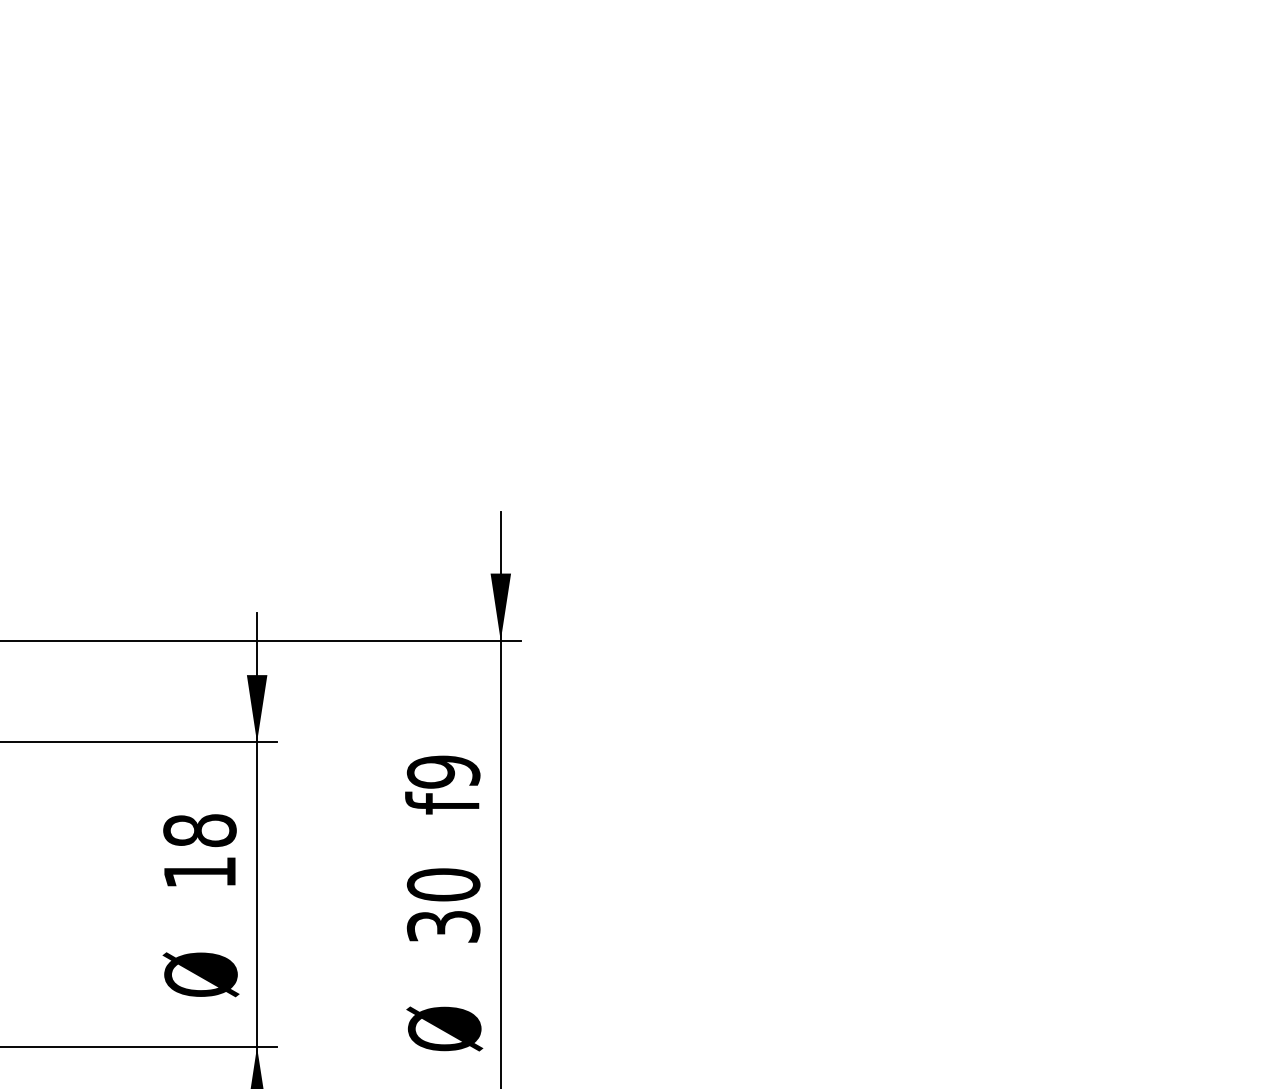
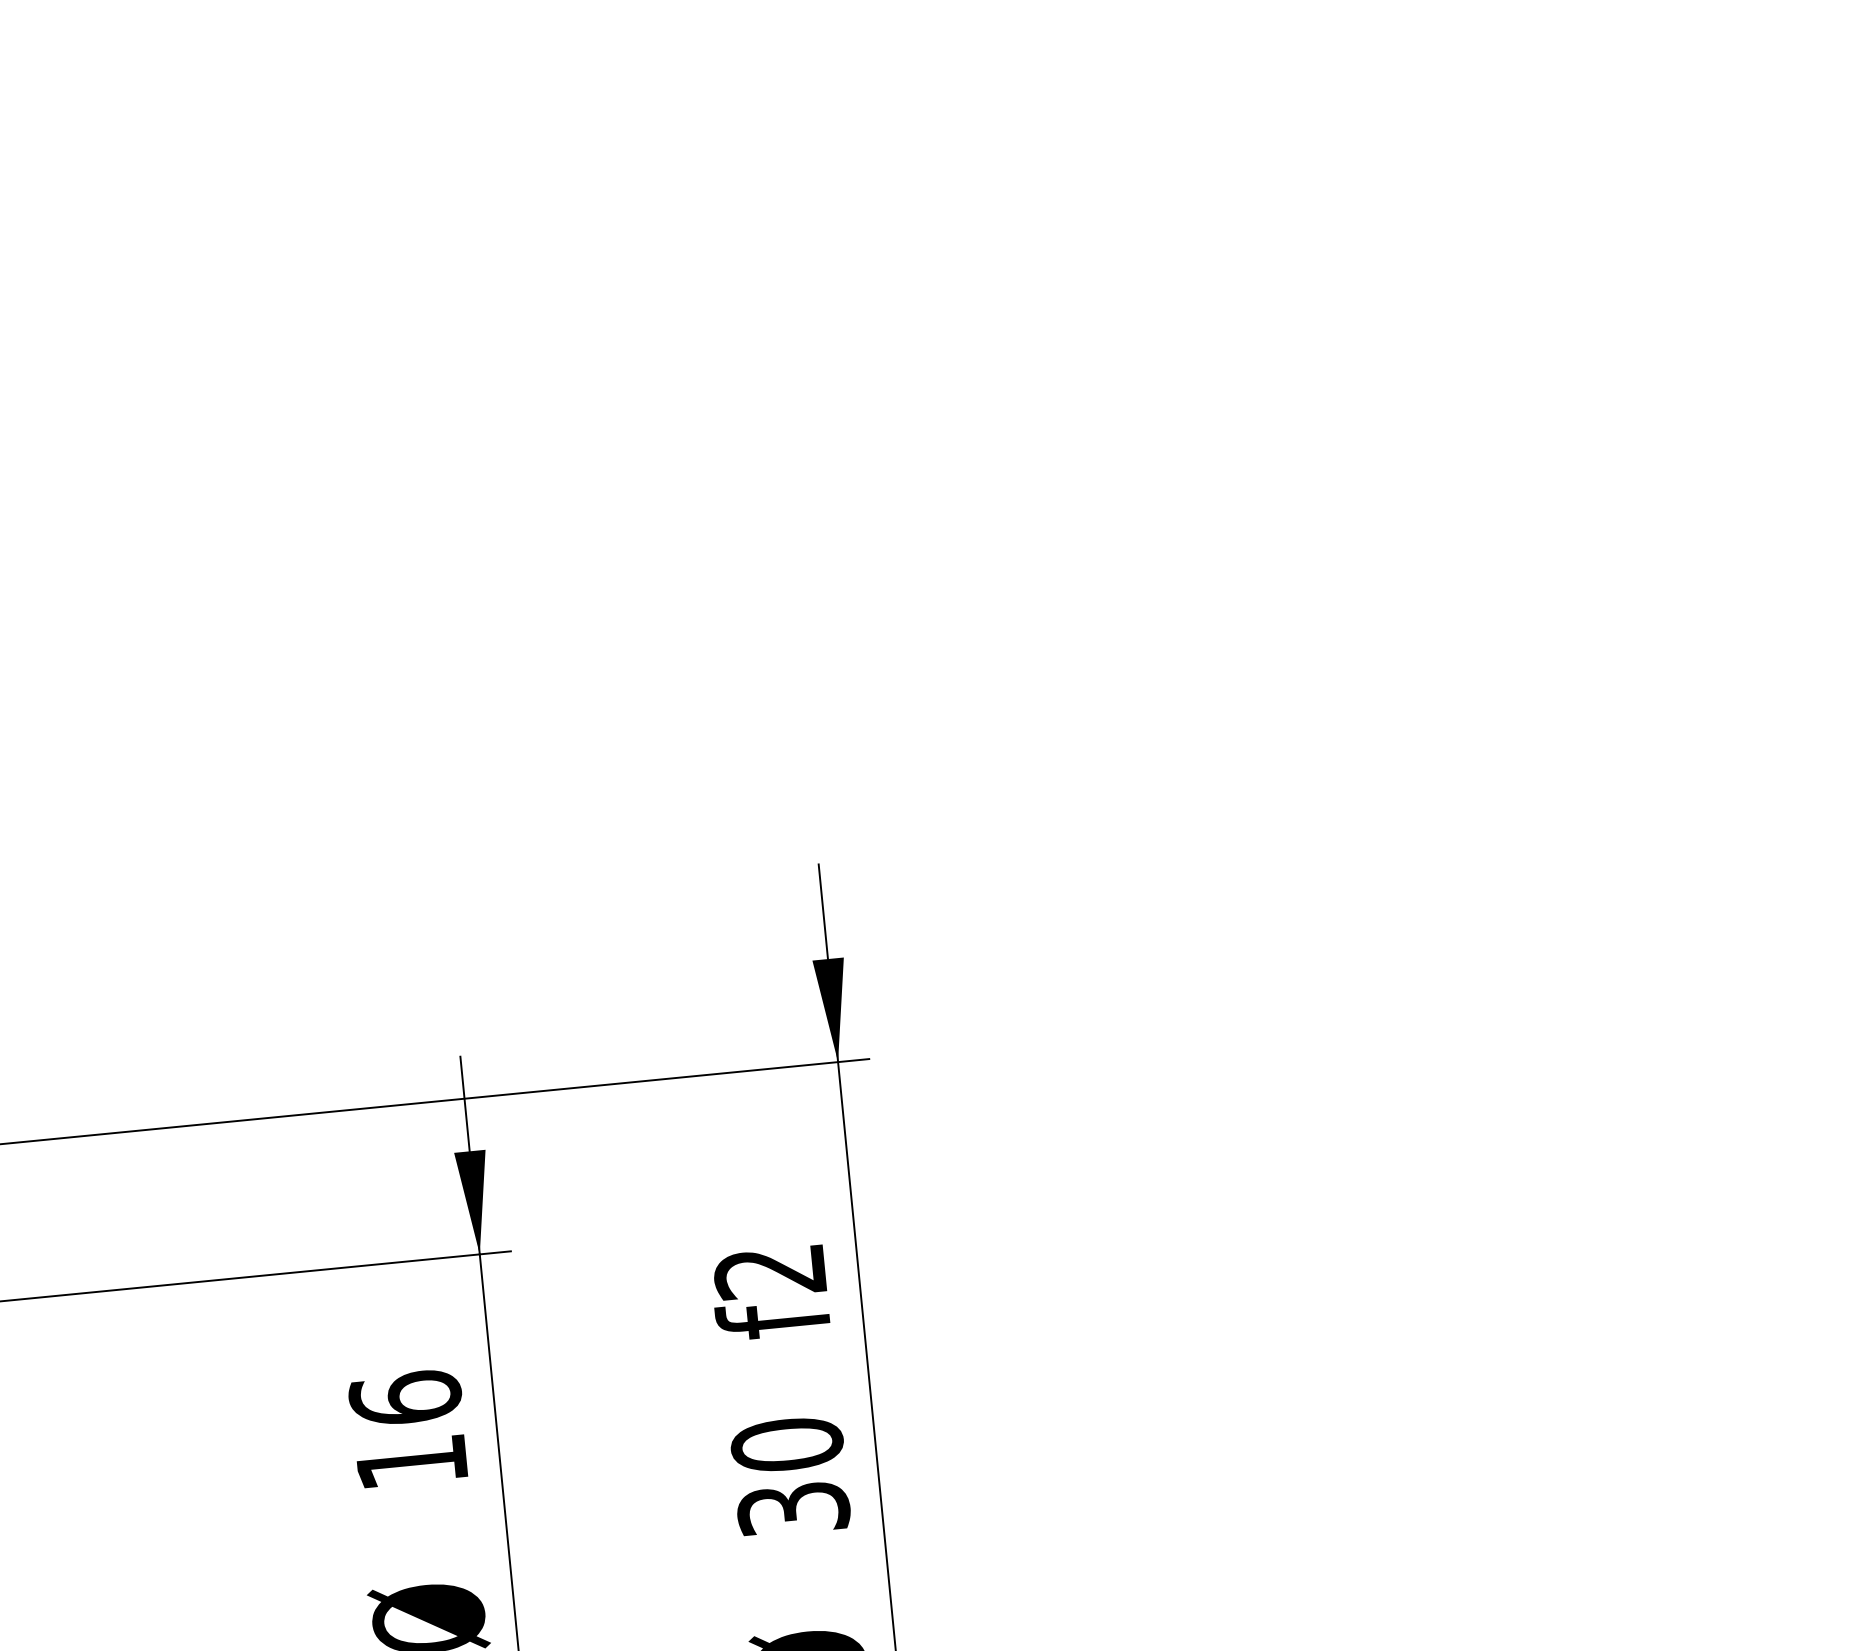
text: (443, 771) -> (769, 1271), f9 -> f2
text: (199, 830) -> (404, 1398), 18 -> 16

